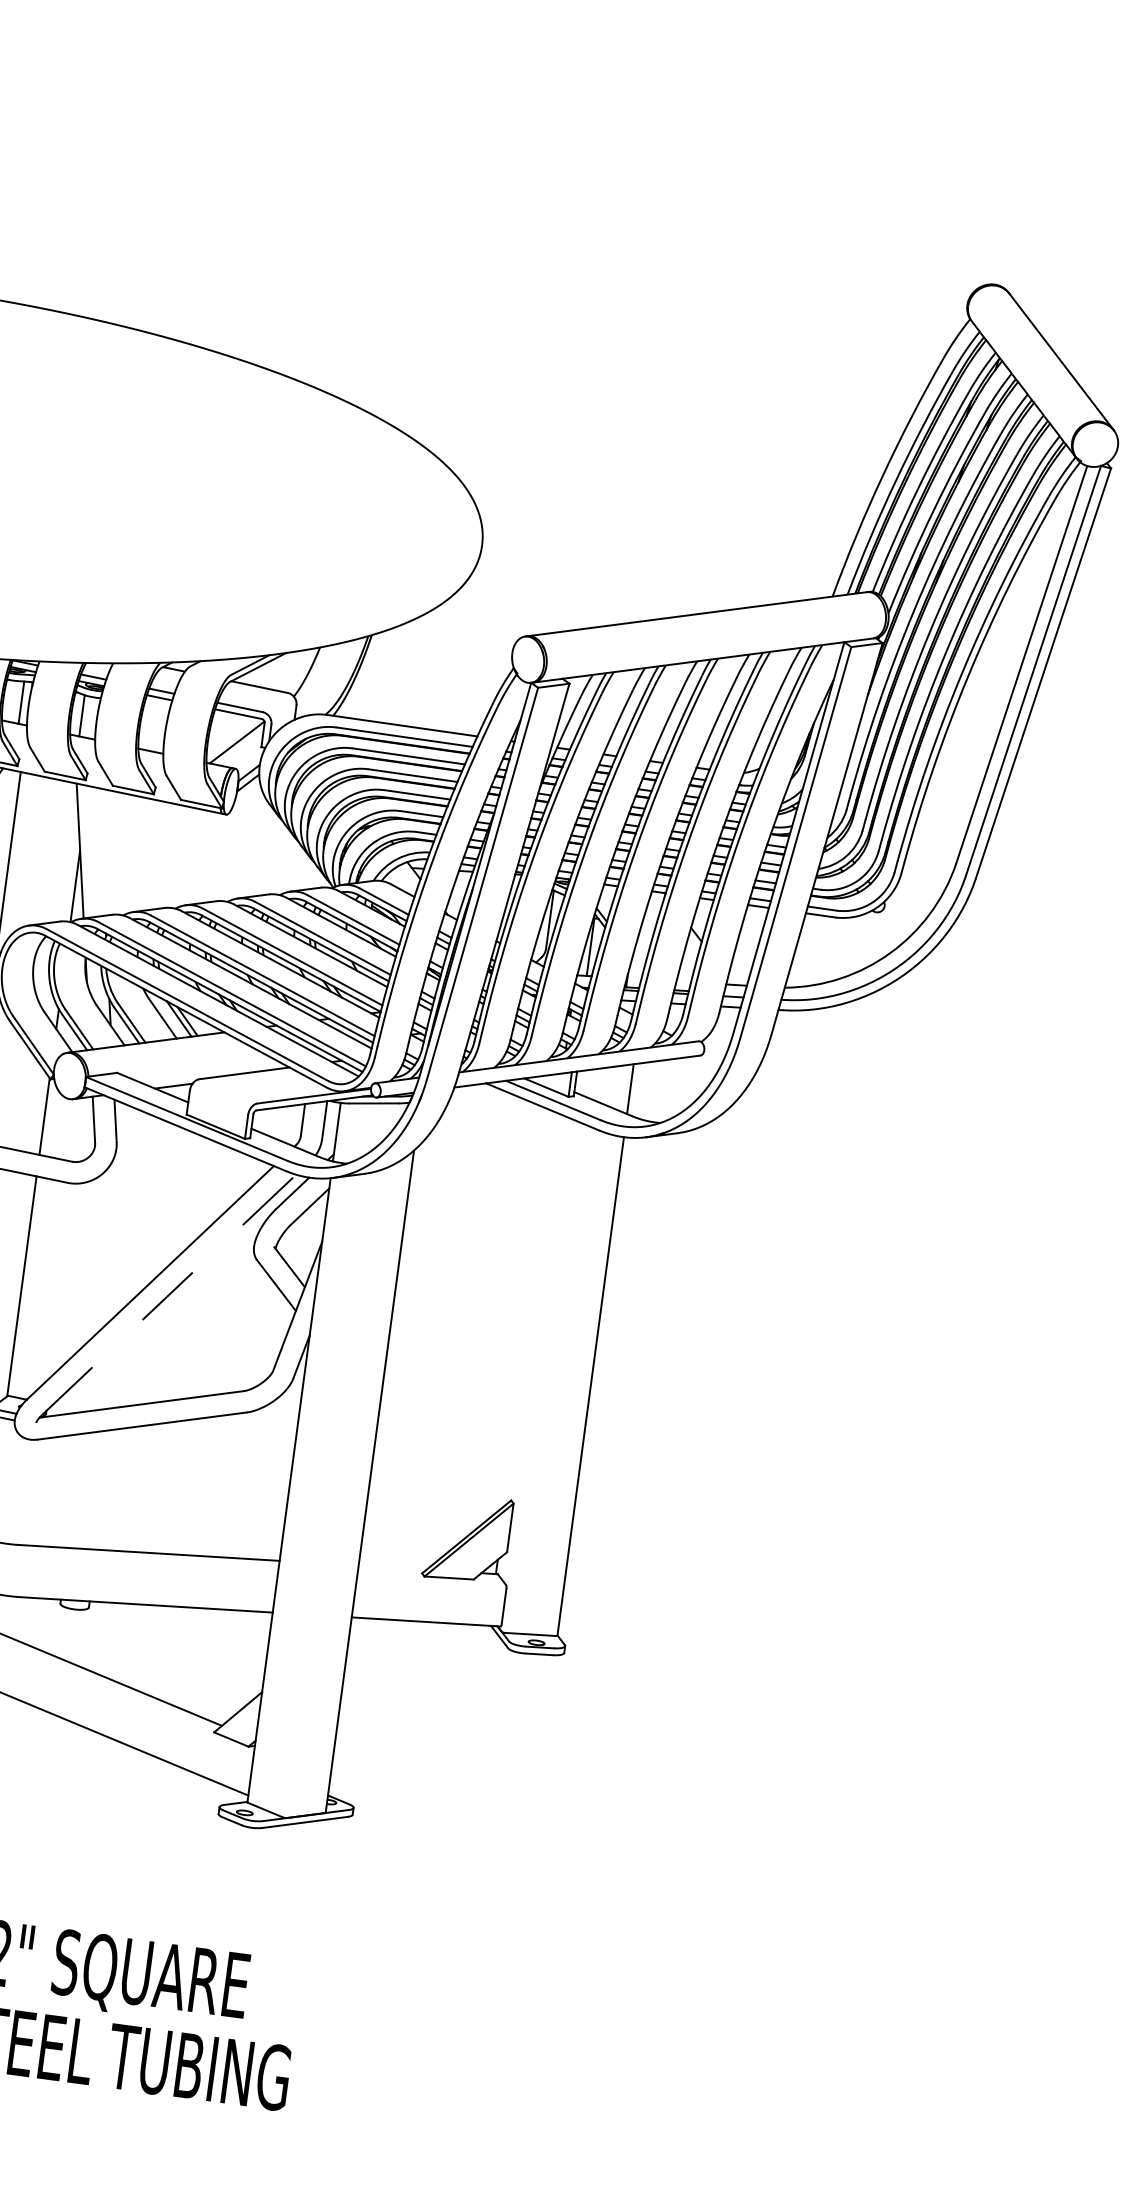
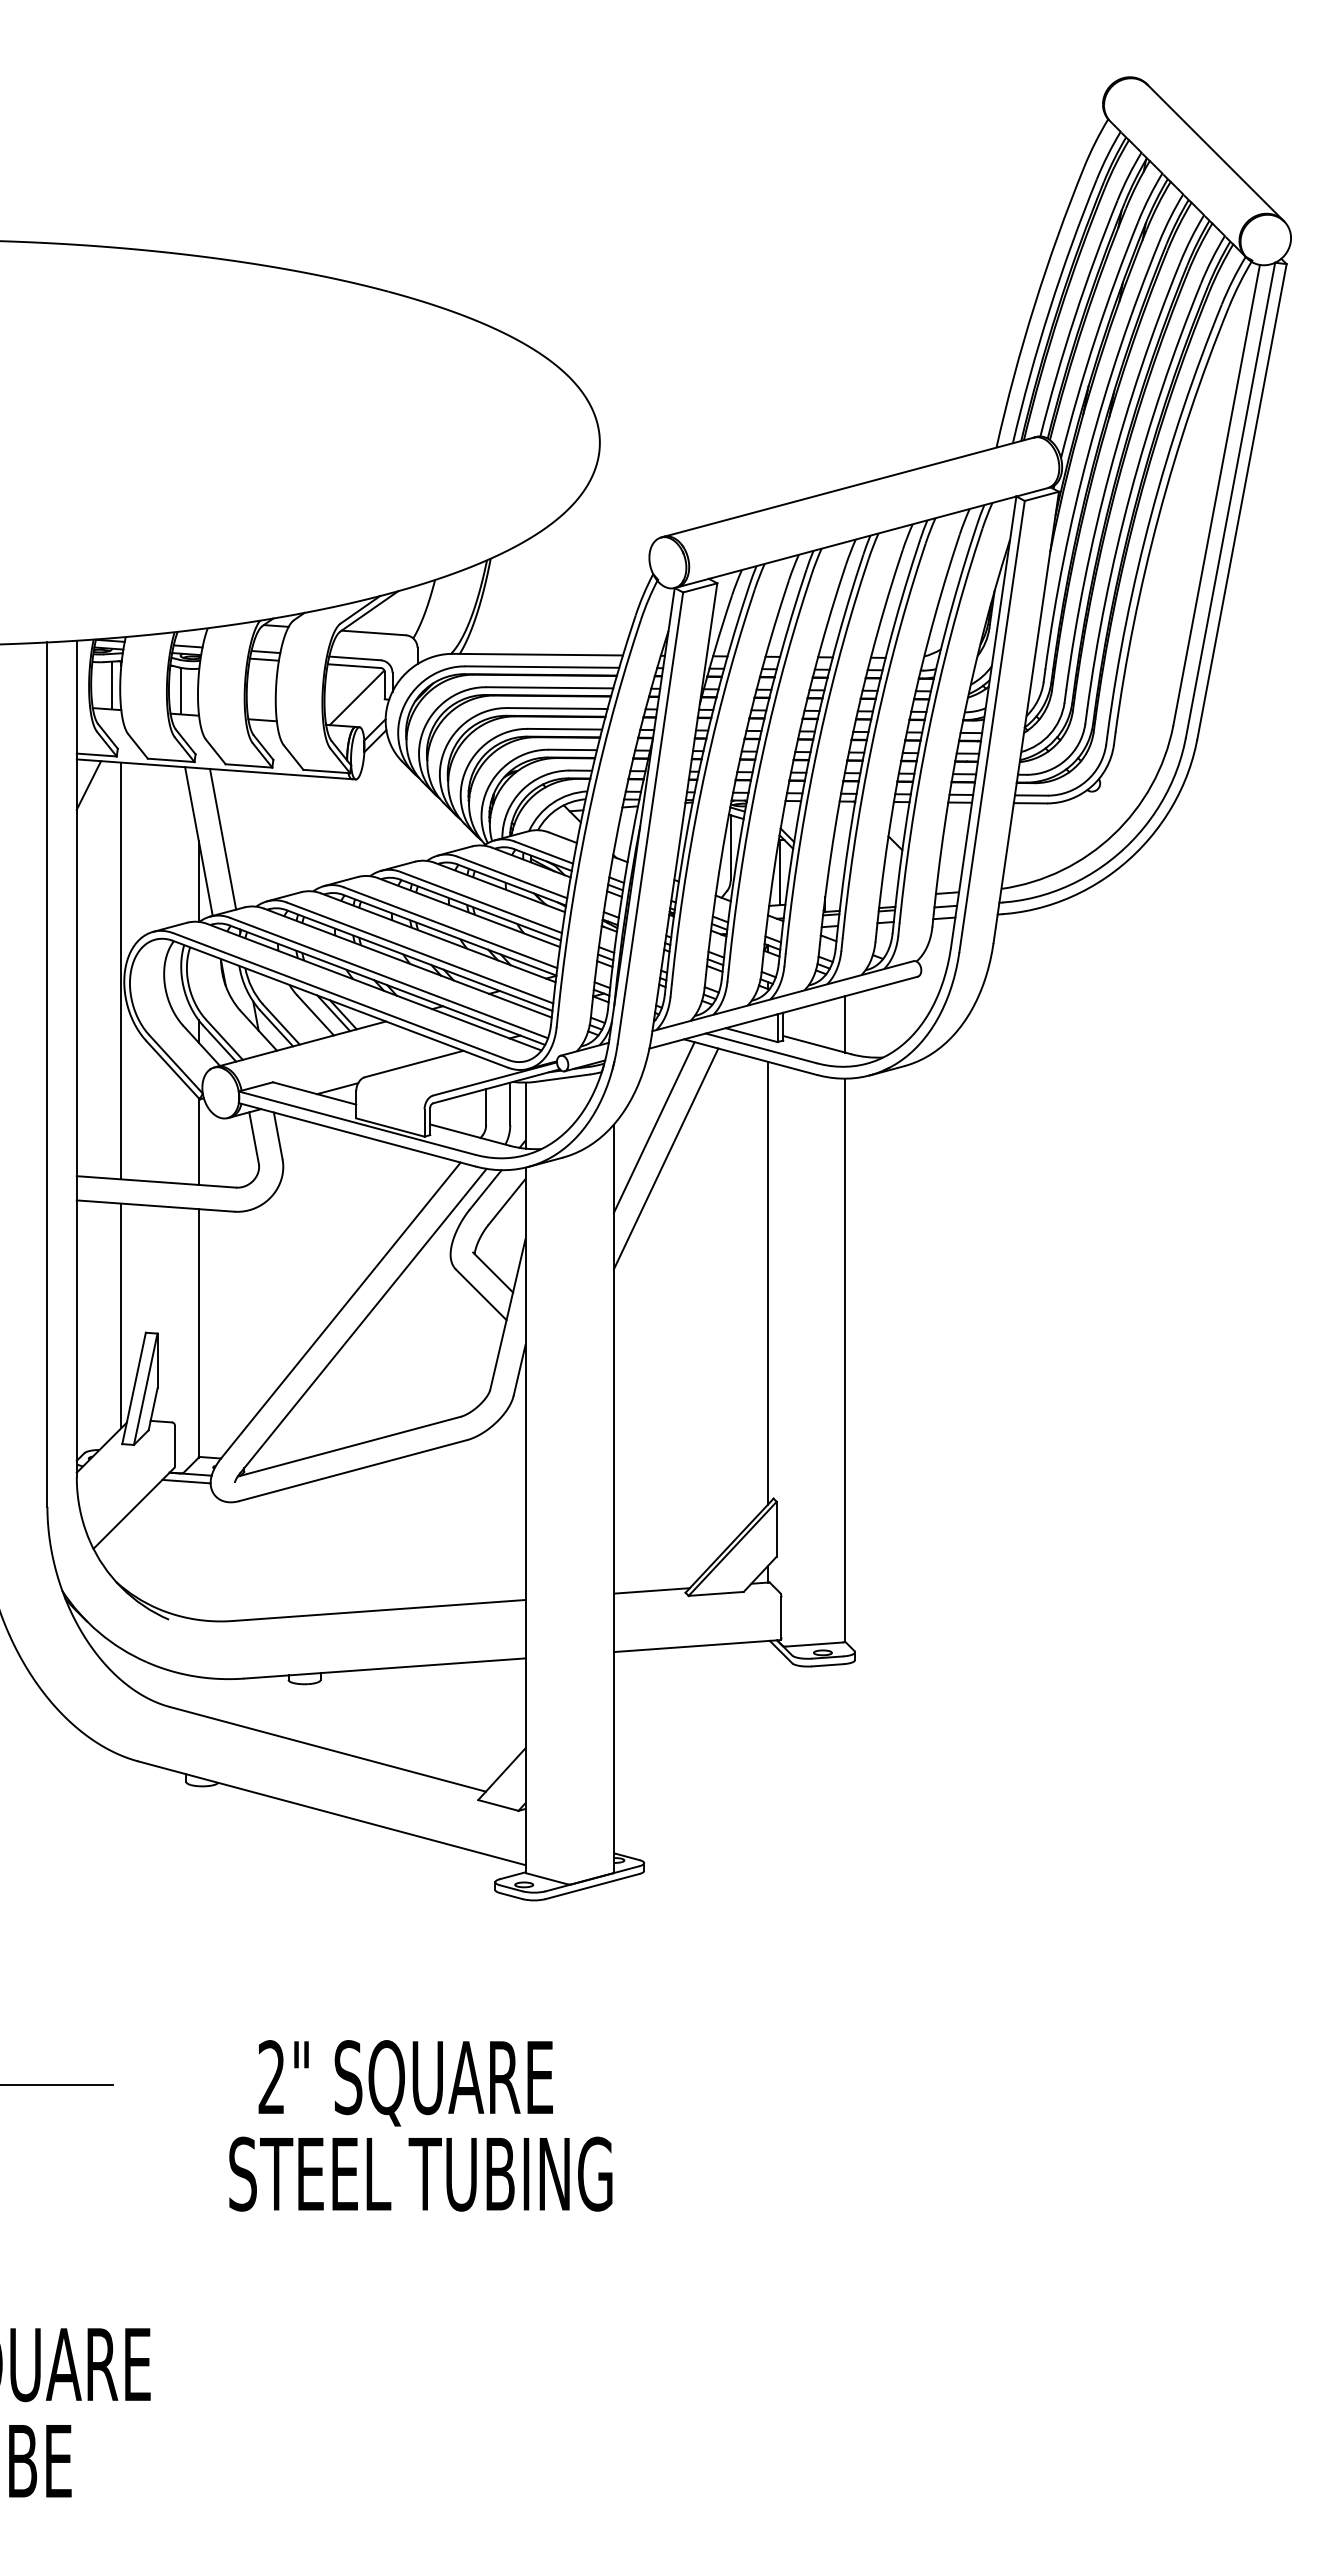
line: (102, 851) -> (223, 838), added
line: (448, 1157) -> (653, 1127), added
line: (455, 1186) -> (665, 1158), added
line: (169, 1294) -> (363, 1320), dashed -> solid
line: (531, 1309) -> (767, 1283), added
line: (392, 1567) -> (651, 1590), added

